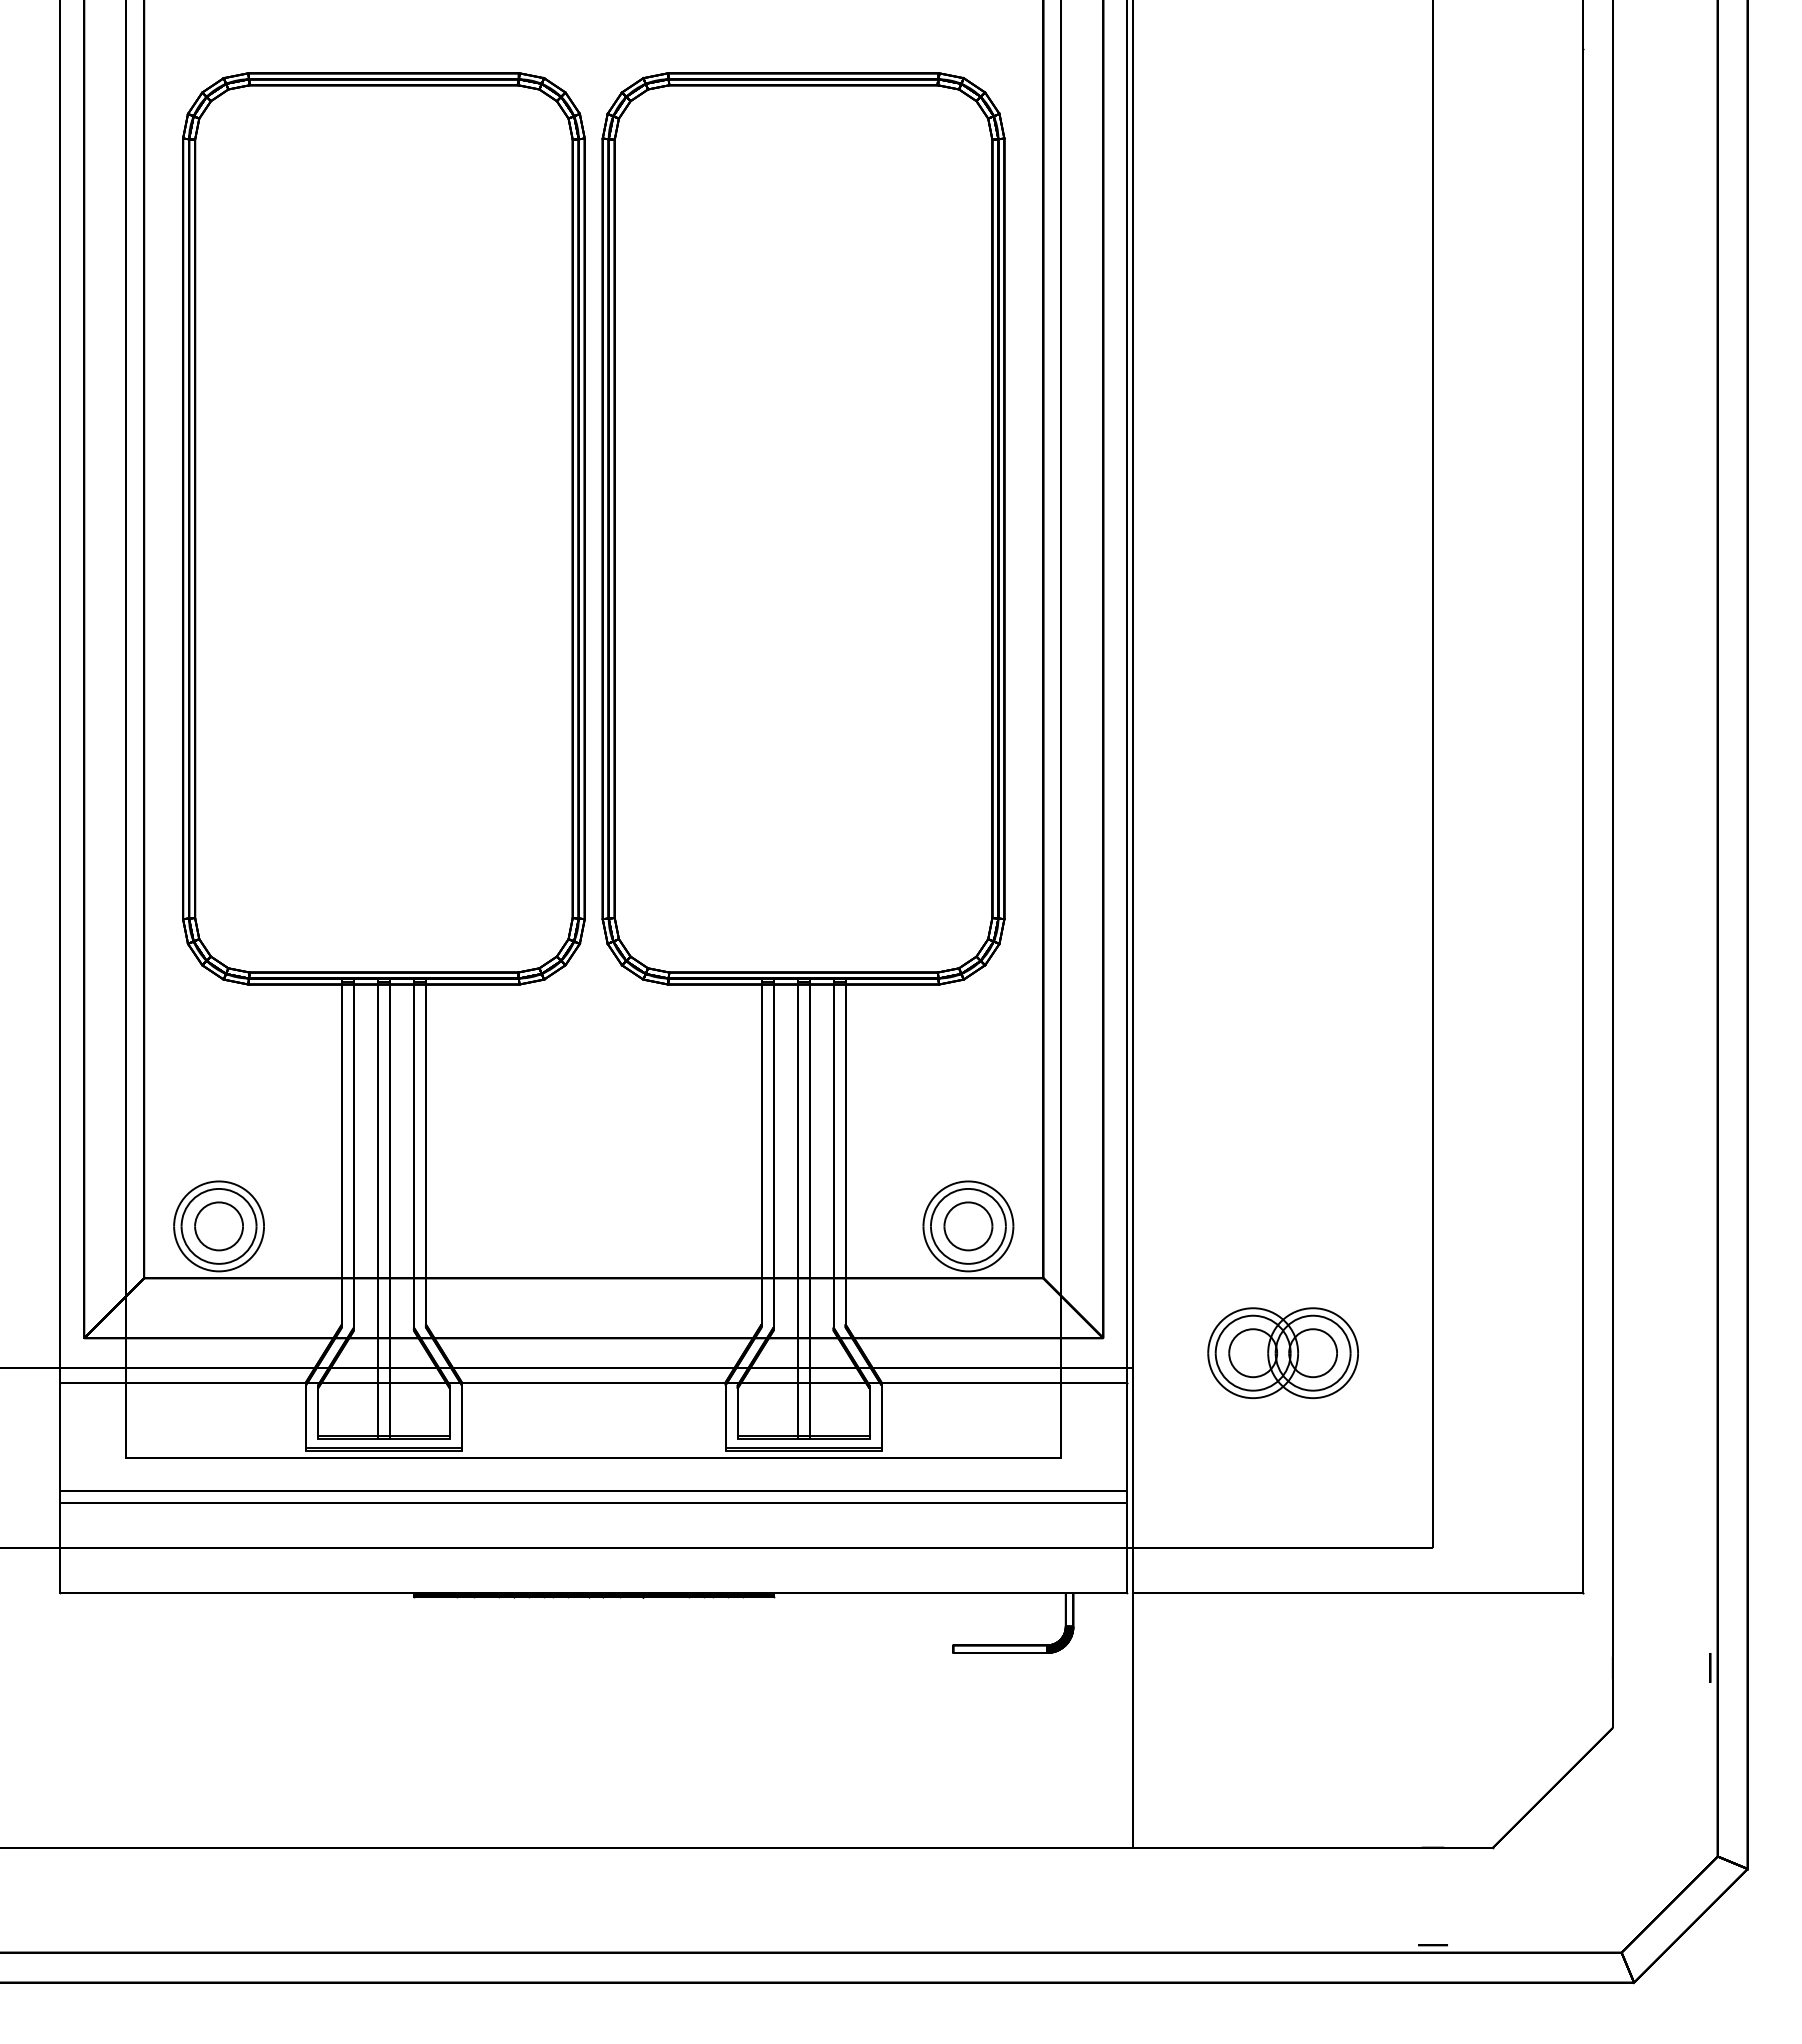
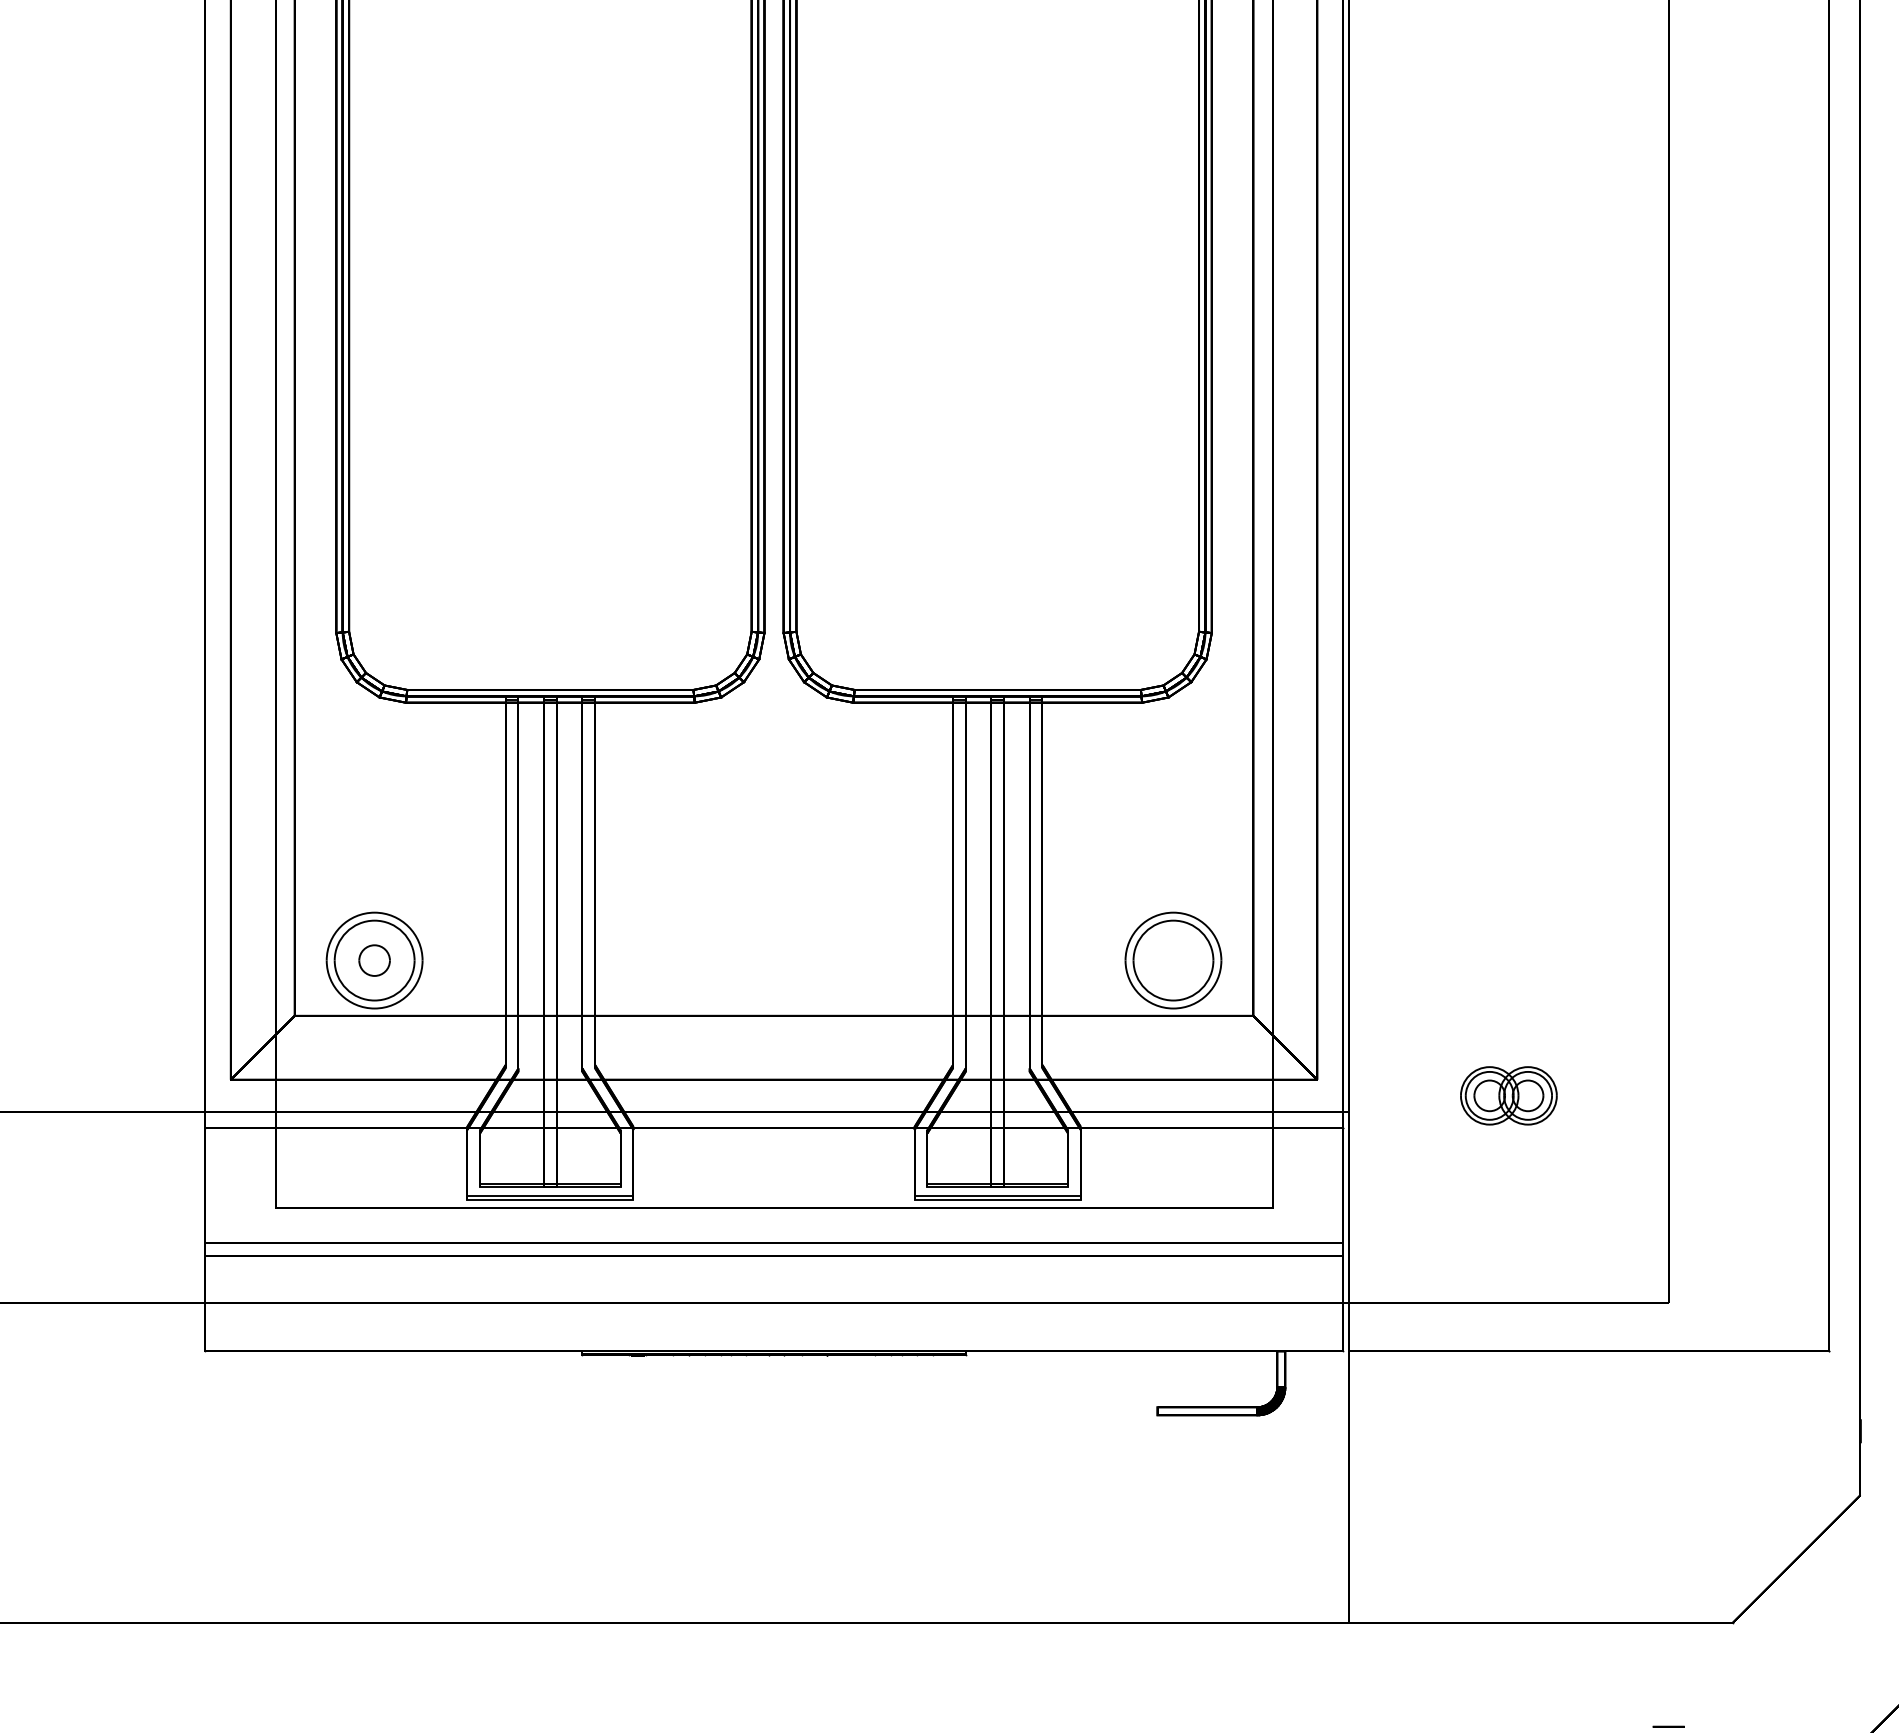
part: (218, 1226) -> (374, 960), size x0.6
part: (968, 1226) -> (1173, 960), removed
part: (1282, 1353) -> (1508, 1096), size x0.6

